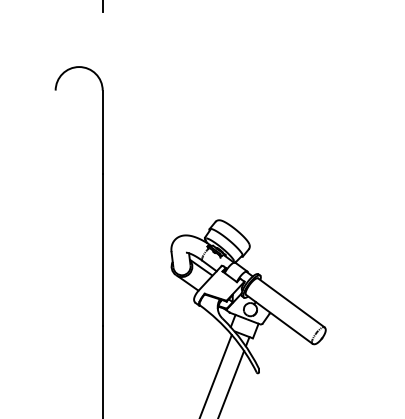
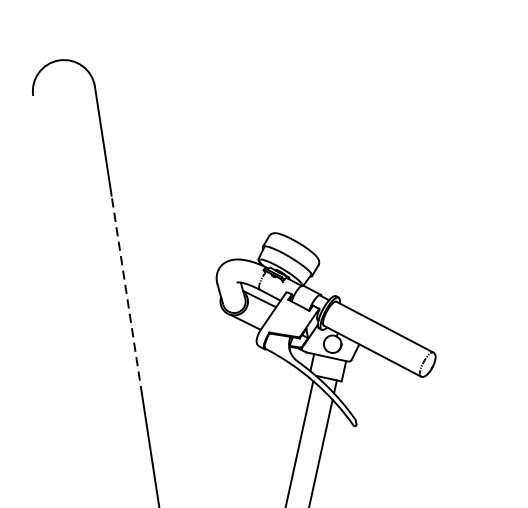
line: (102, 249) -> (126, 295), solid -> dashed

